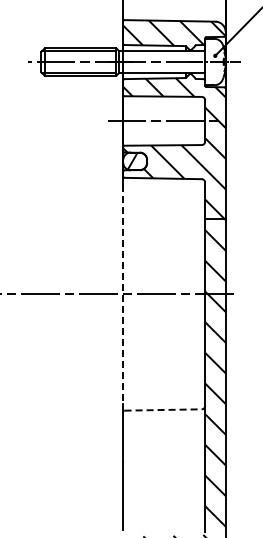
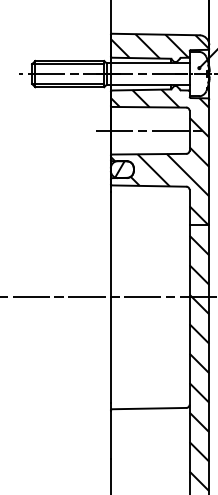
line: (123, 294) -> (111, 297), dashed -> solid
line: (163, 409) -> (149, 408), dashed -> solid

